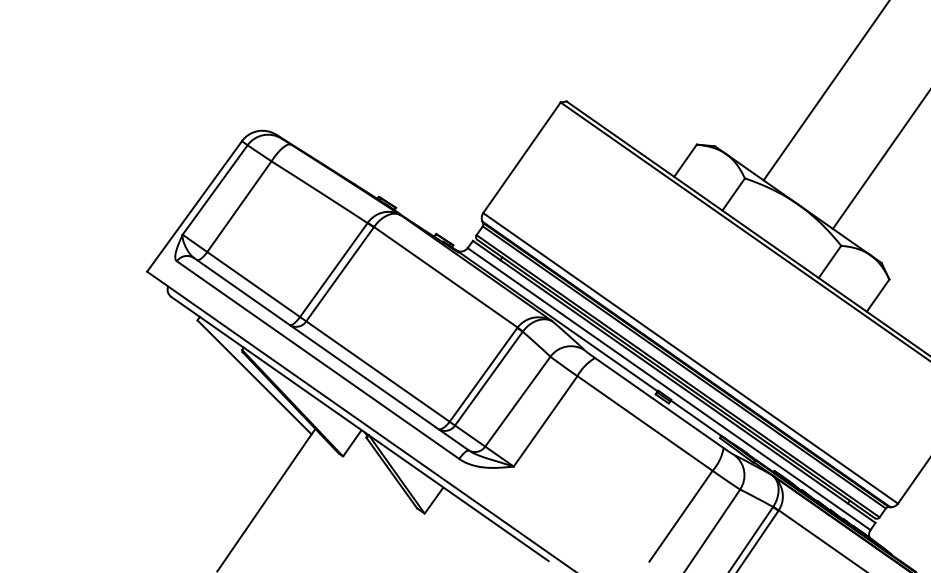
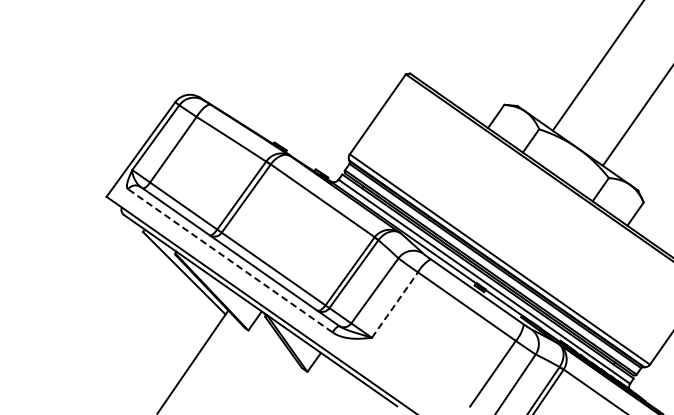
line: (318, 359) -> (230, 260), solid -> dashed
line: (546, 420) -> (395, 304), solid -> dashed

